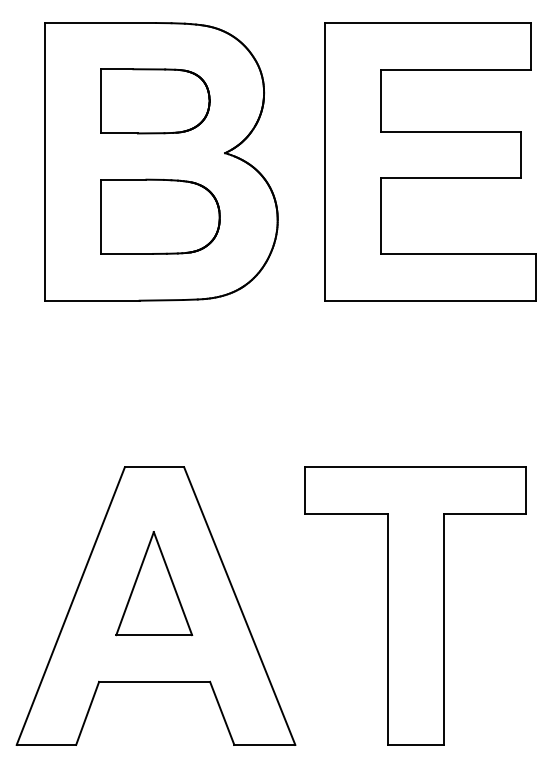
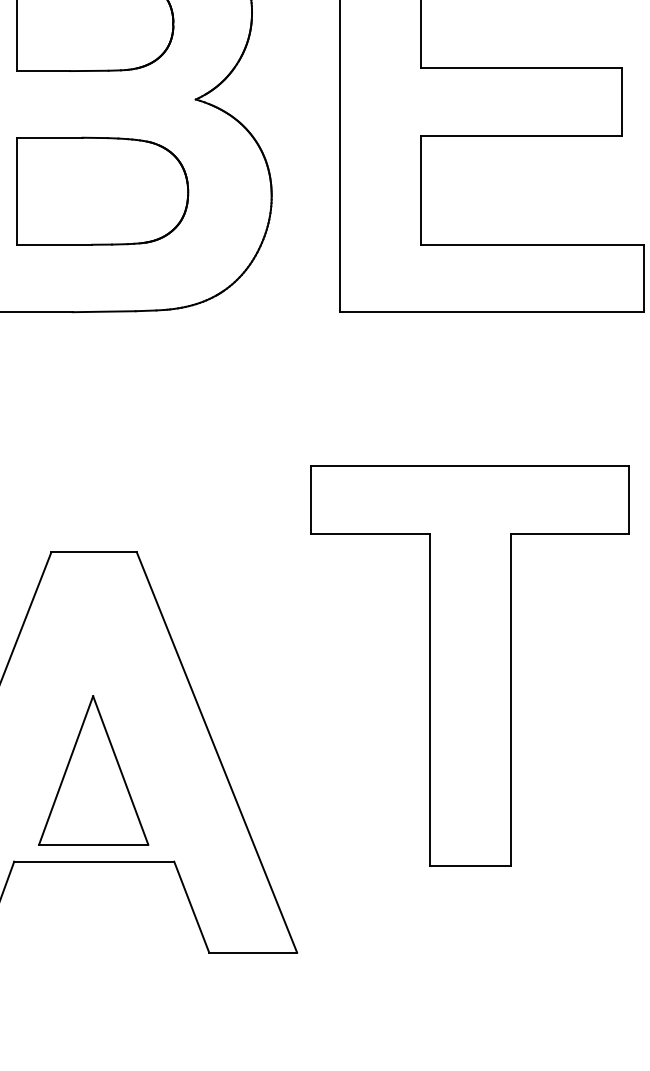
part: (154, 583) -> (94, 770), moved
part: (415, 605) -> (470, 665), moved

